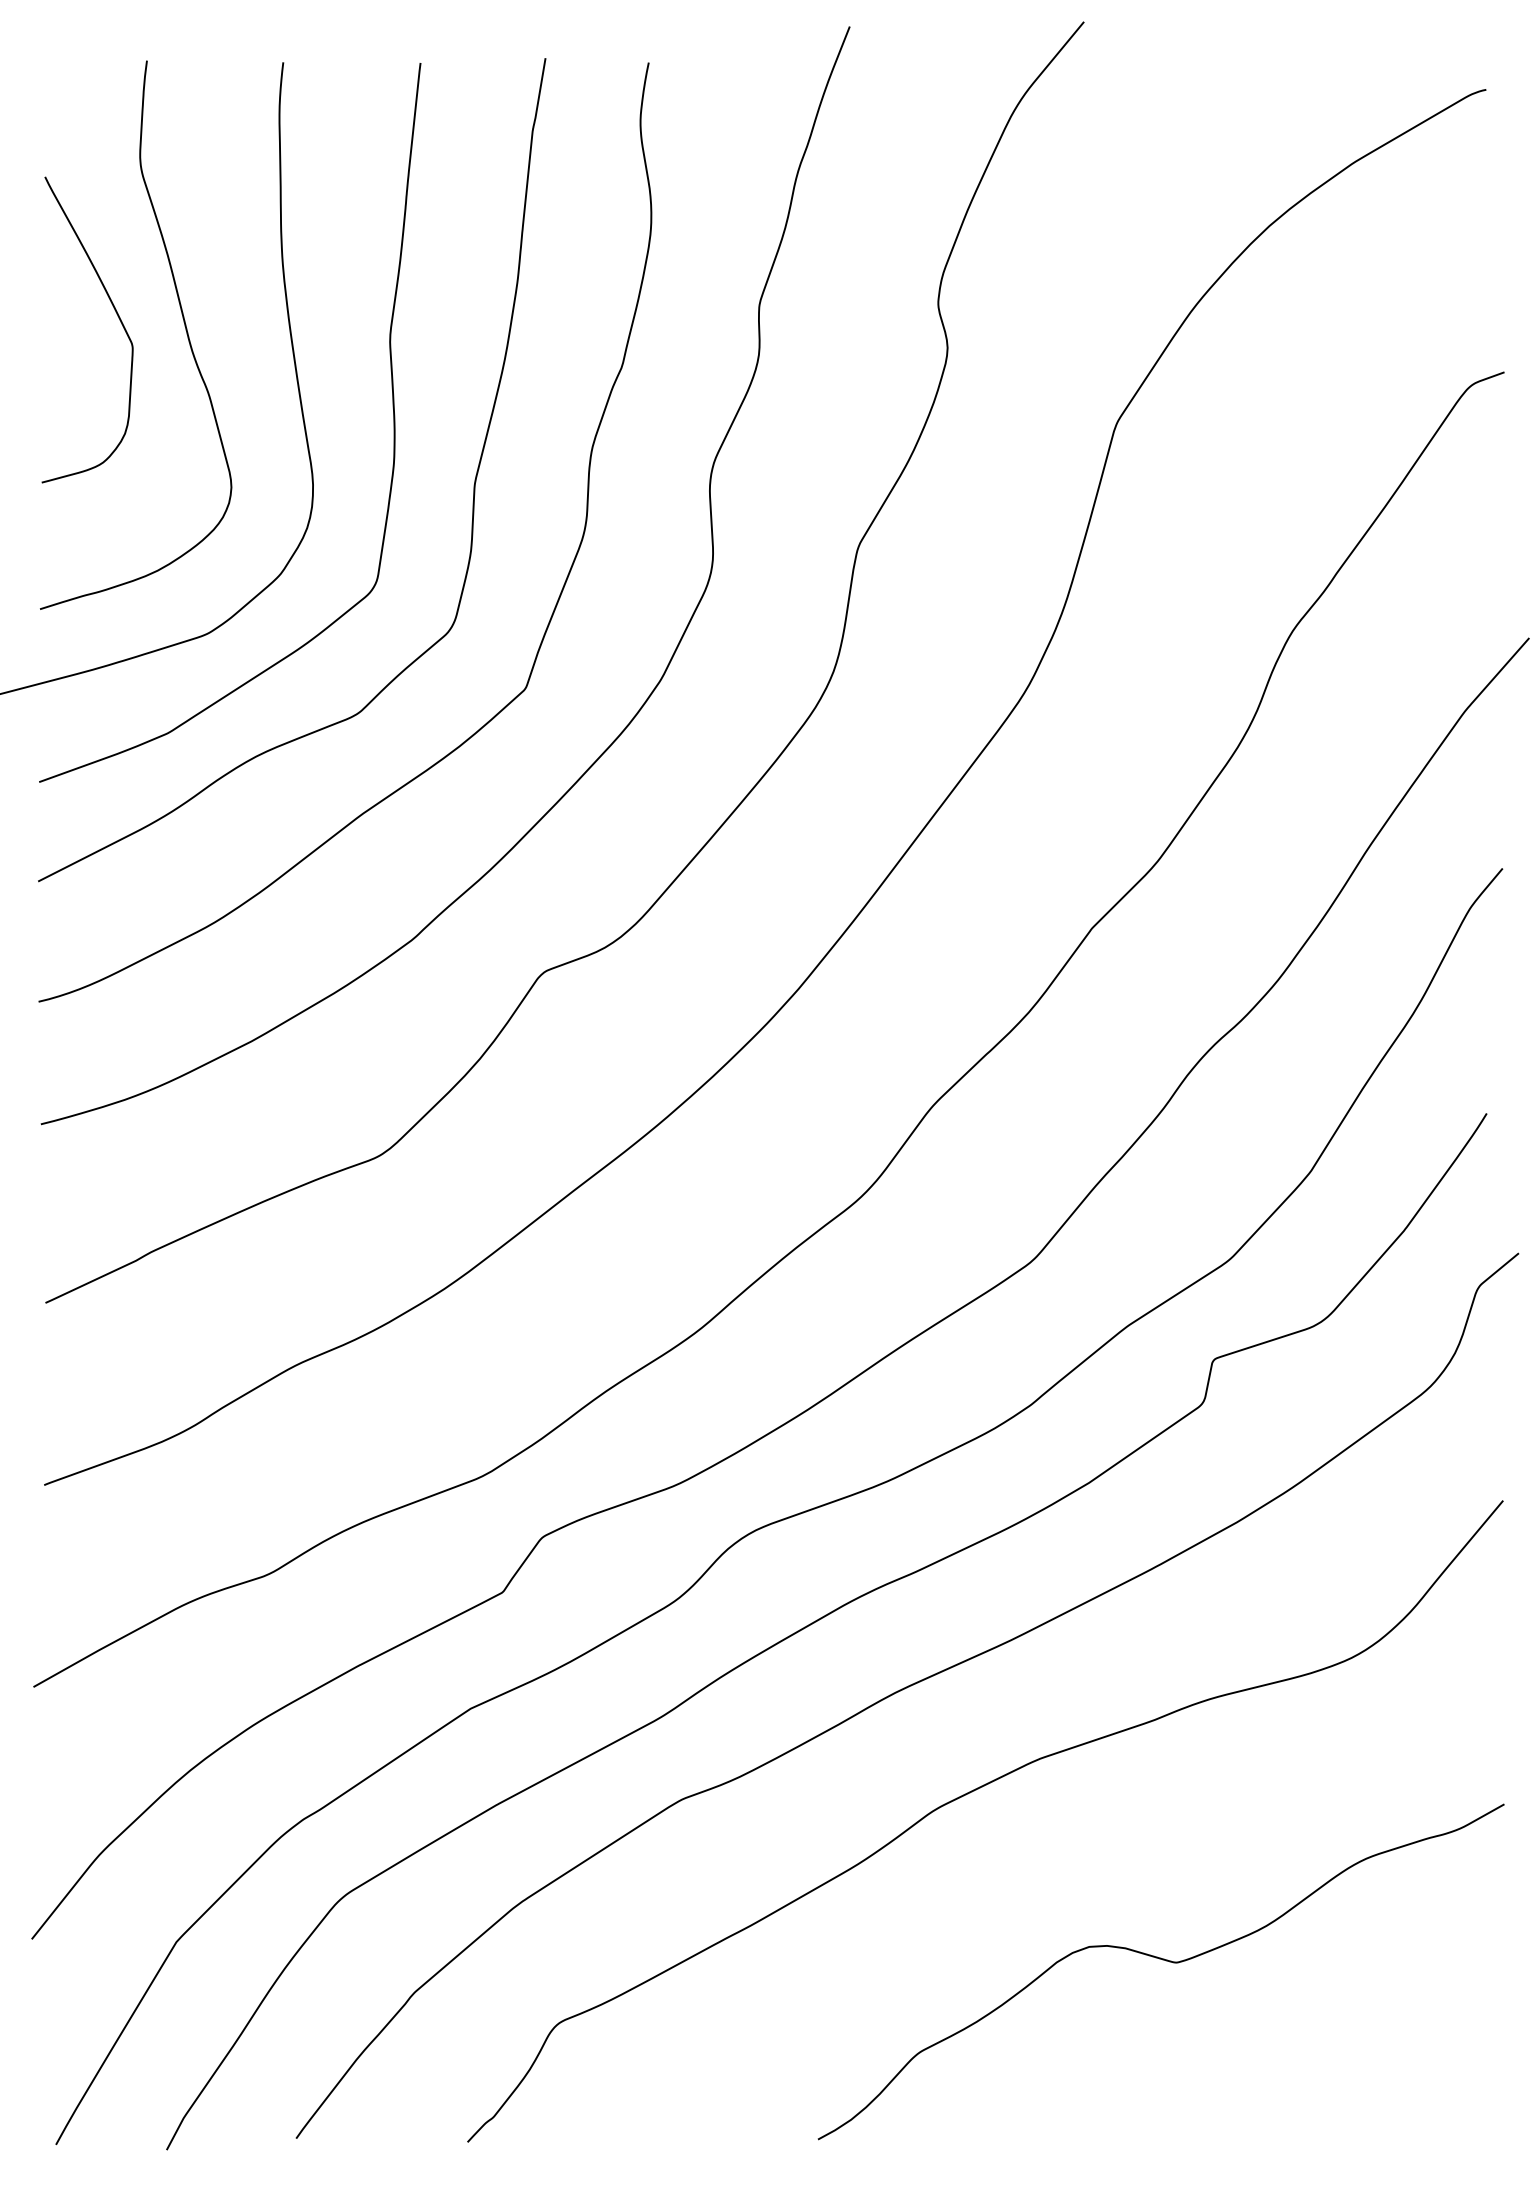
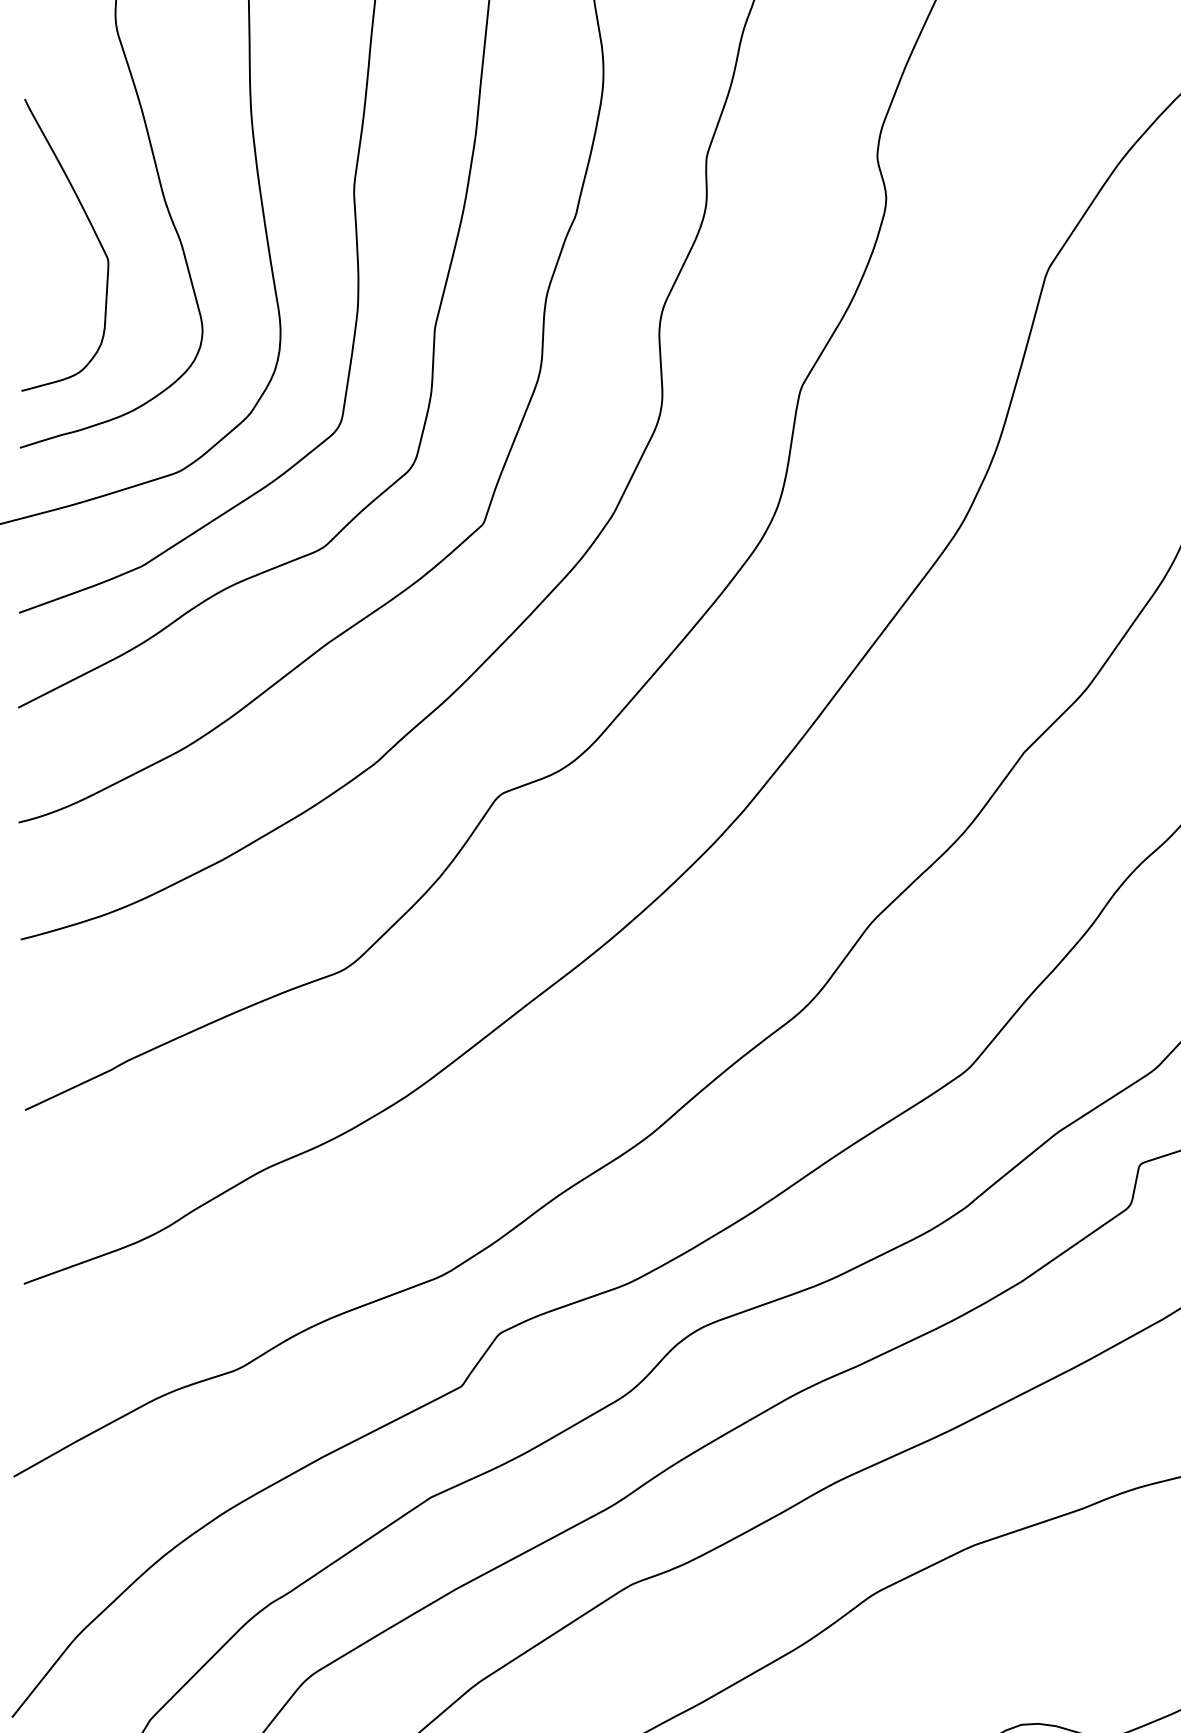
curve: (116, 314) -> (92, 230), moved

